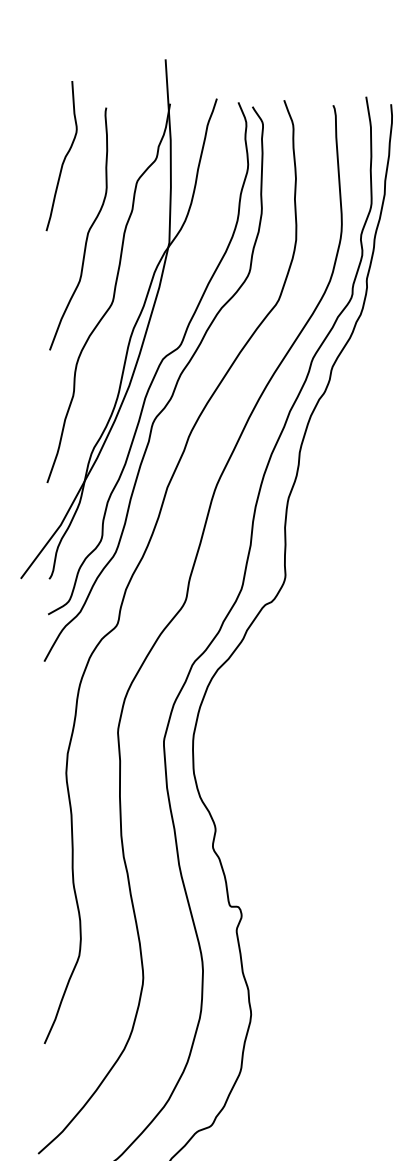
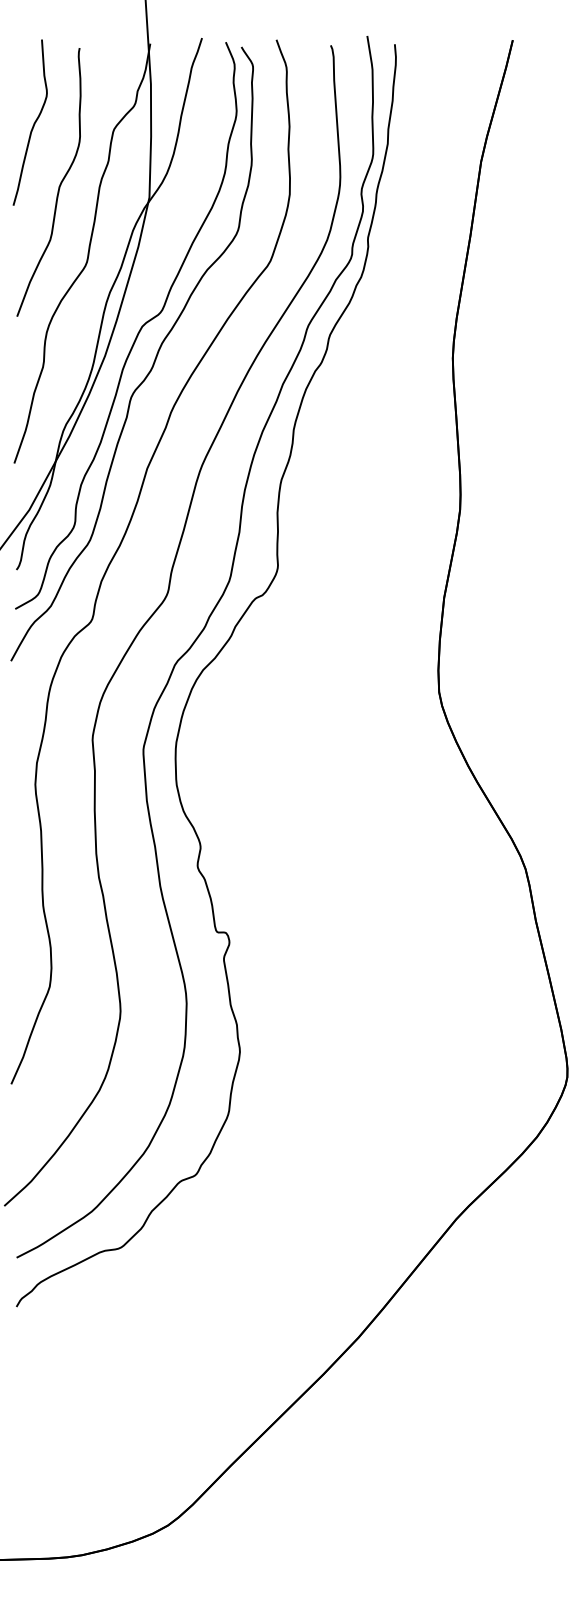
curve: (64, 156) -> (33, 123), moved

